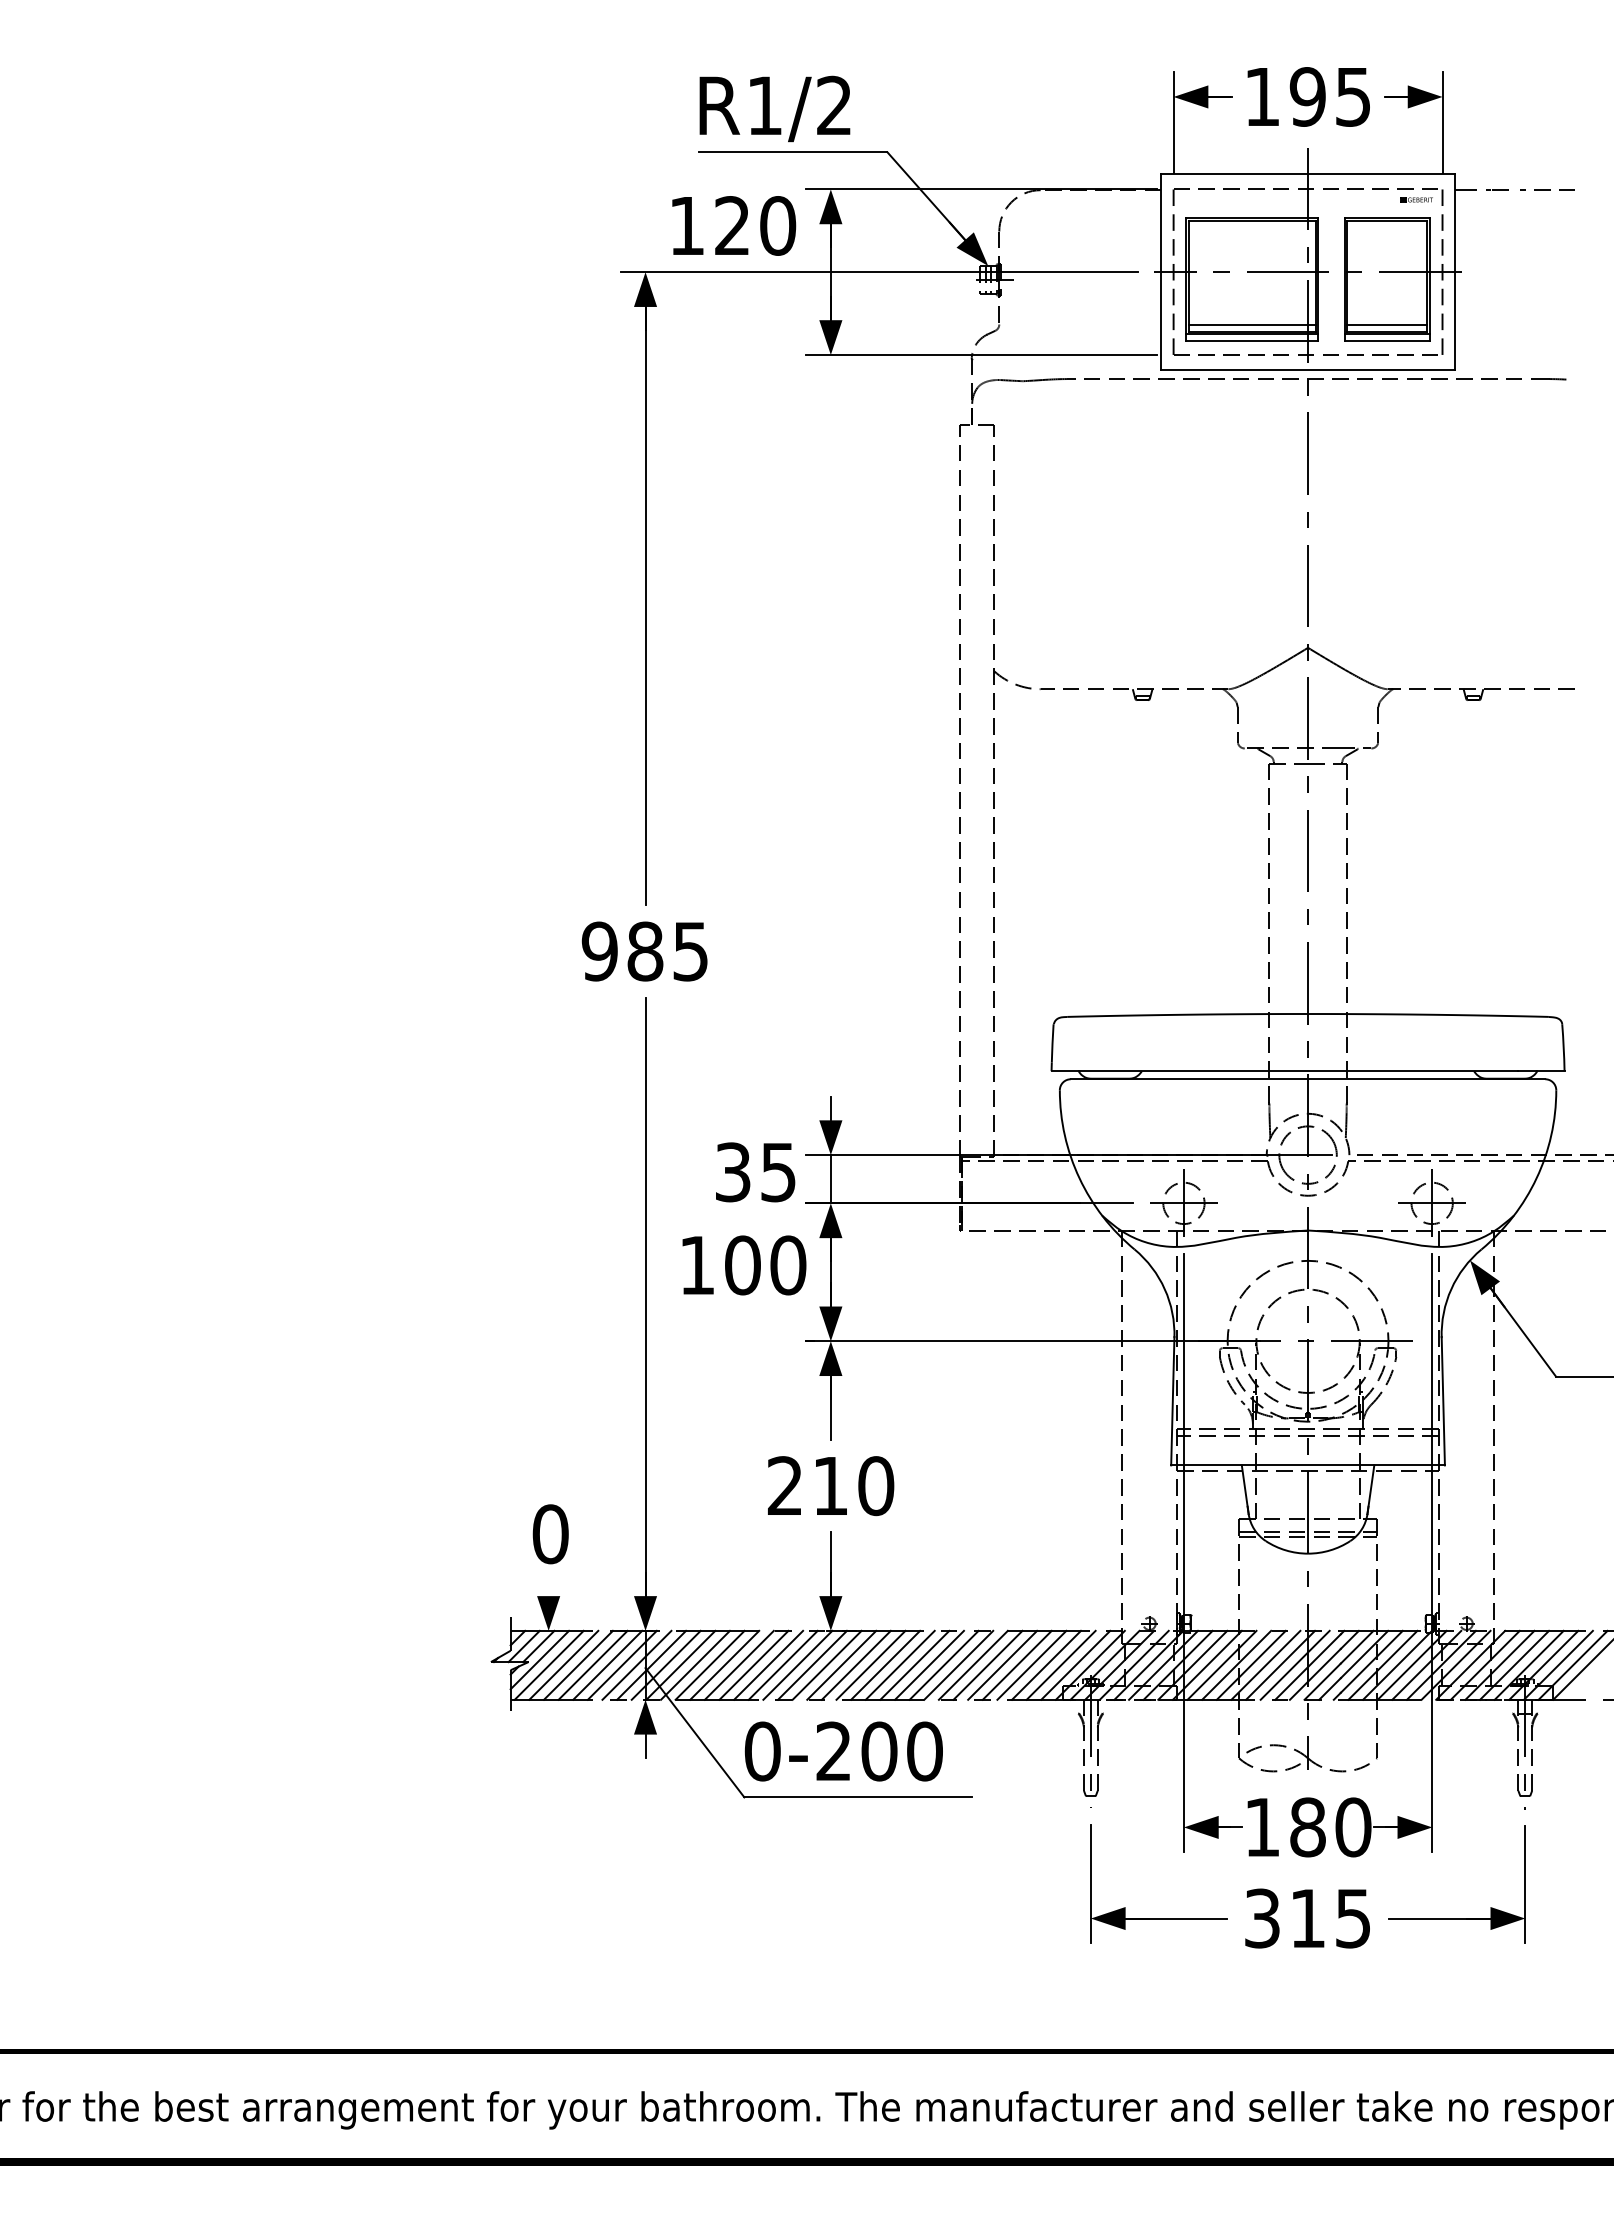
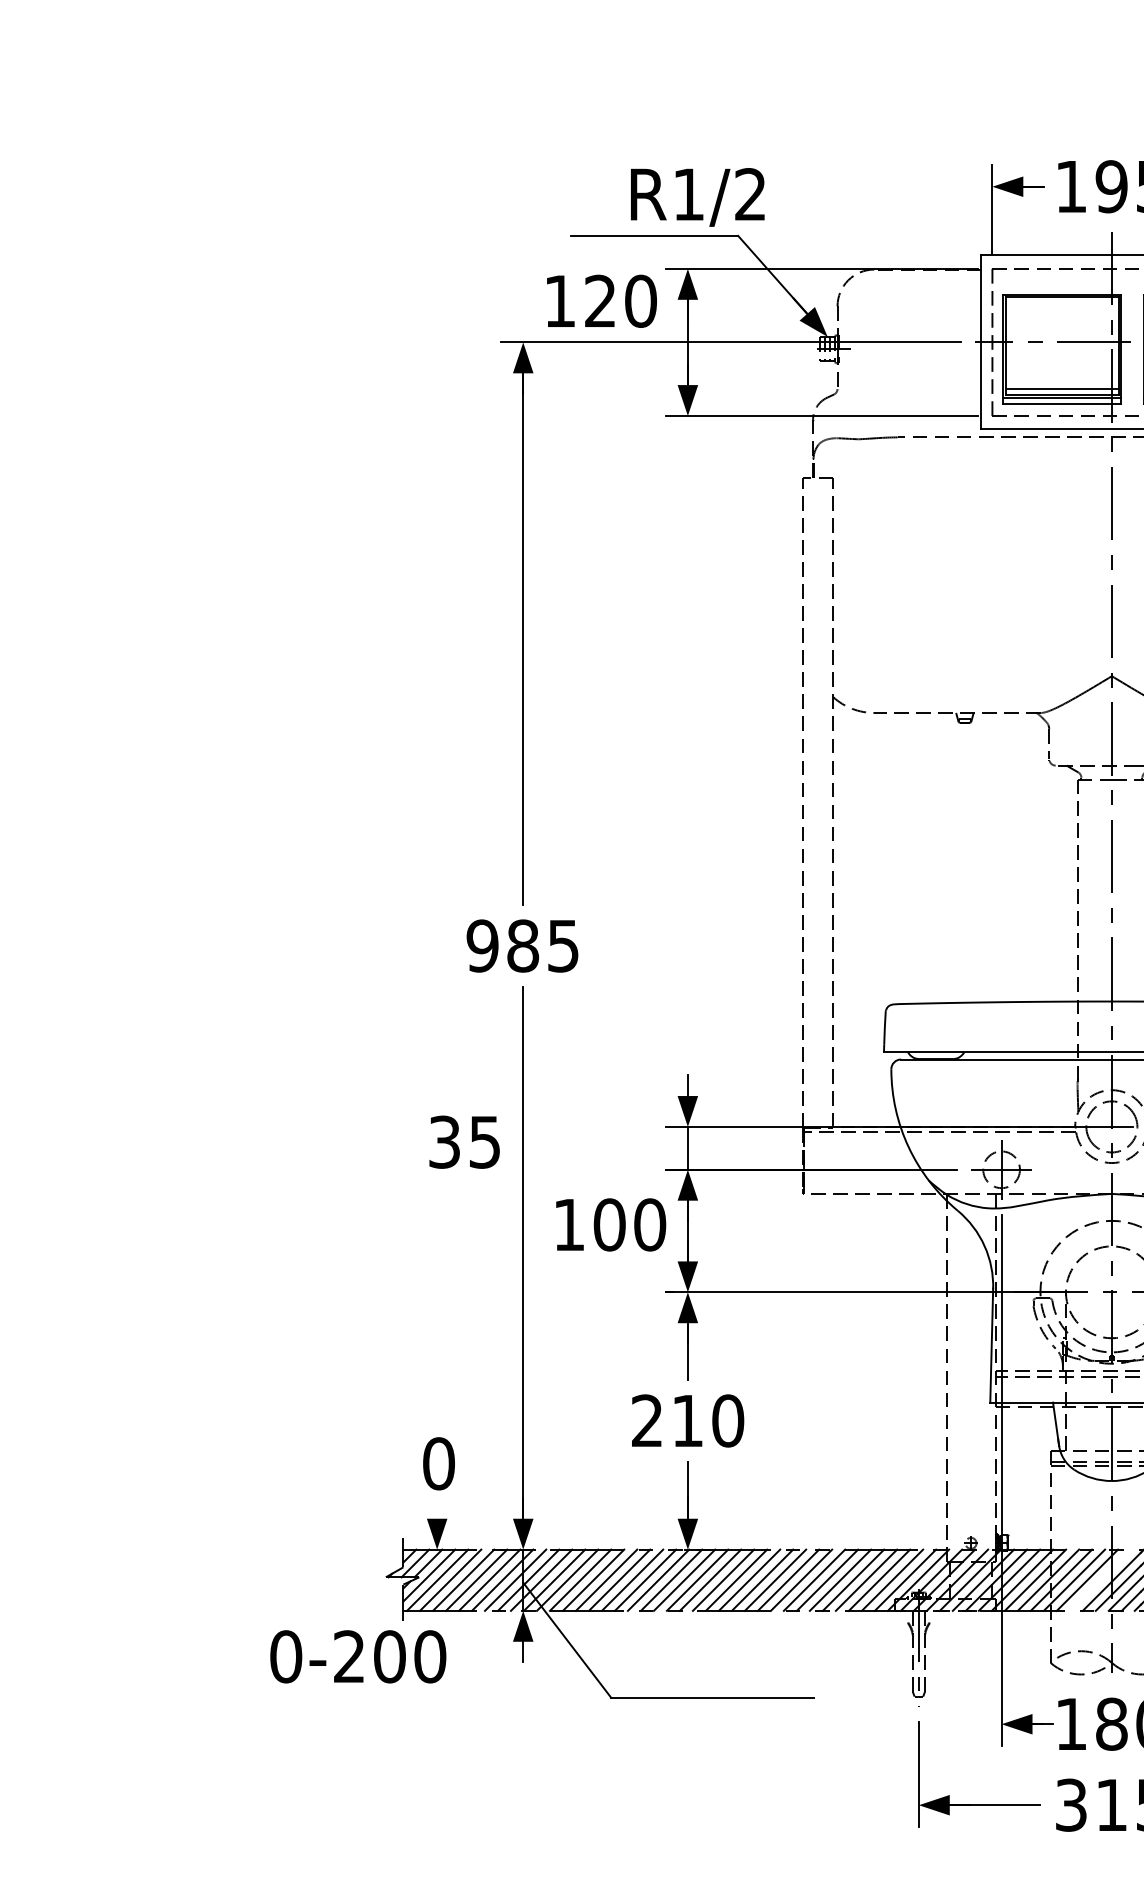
text: (774, 108) -> (697, 196), moved
text: (755, 1172) -> (464, 1142), moved
line: (1294, 1664) -> (1099, 1579), removed
text: (843, 1751) -> (357, 1656), moved

